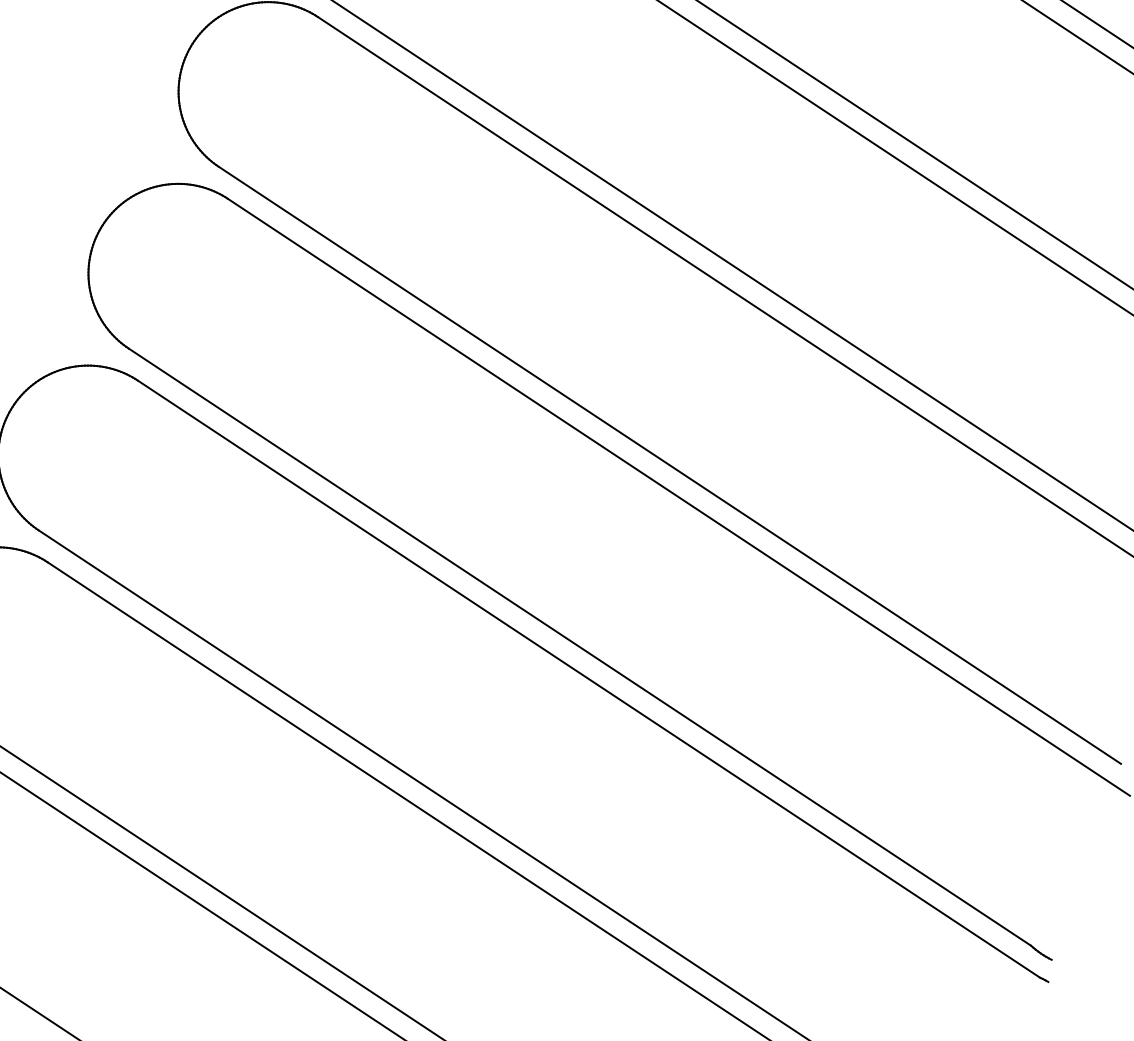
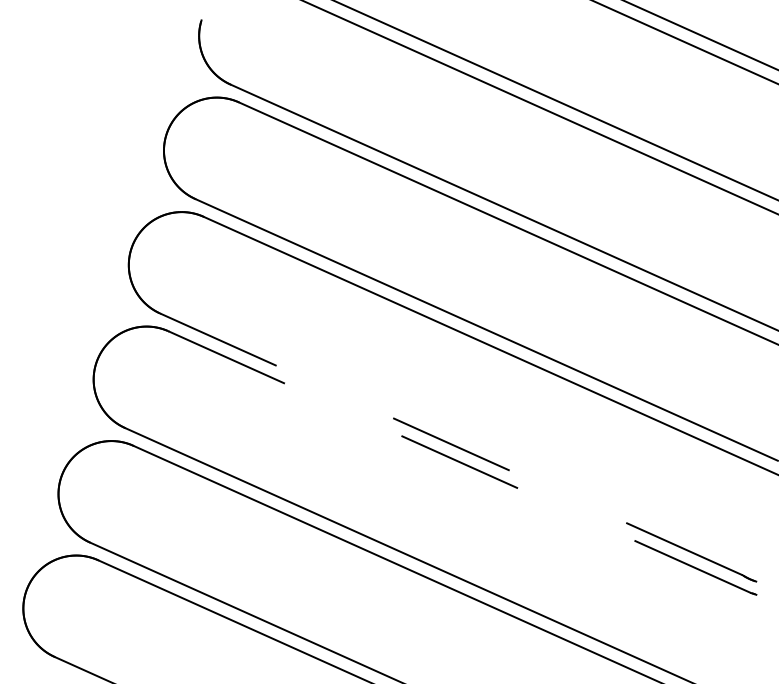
line: (579, 647) -> (451, 444), solid -> dashed
line: (590, 679) -> (460, 462), solid -> dashed

